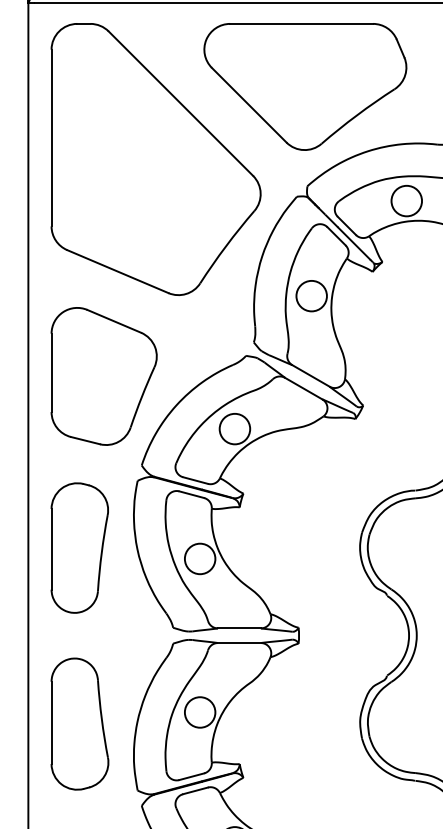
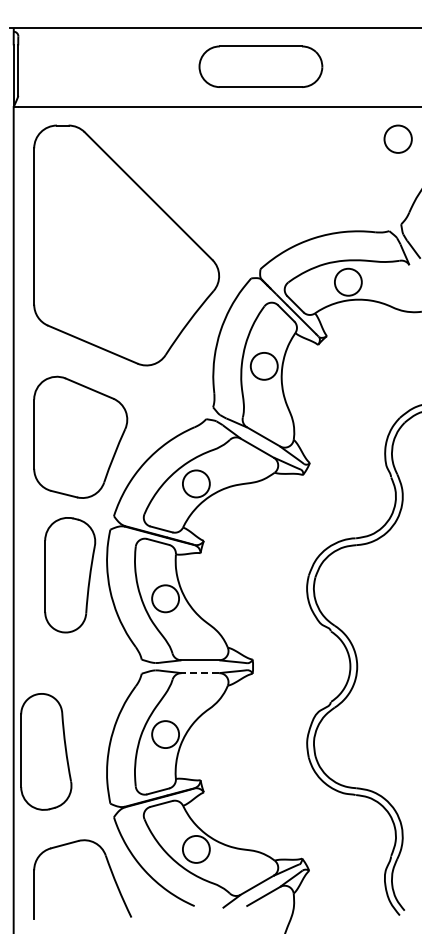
part: (305, 86) -> (258, 180), removed
part: (80, 548) -> (70, 575), moved
line: (239, 643) -> (200, 673), solid -> dashed
part: (80, 723) -> (46, 751), moved

